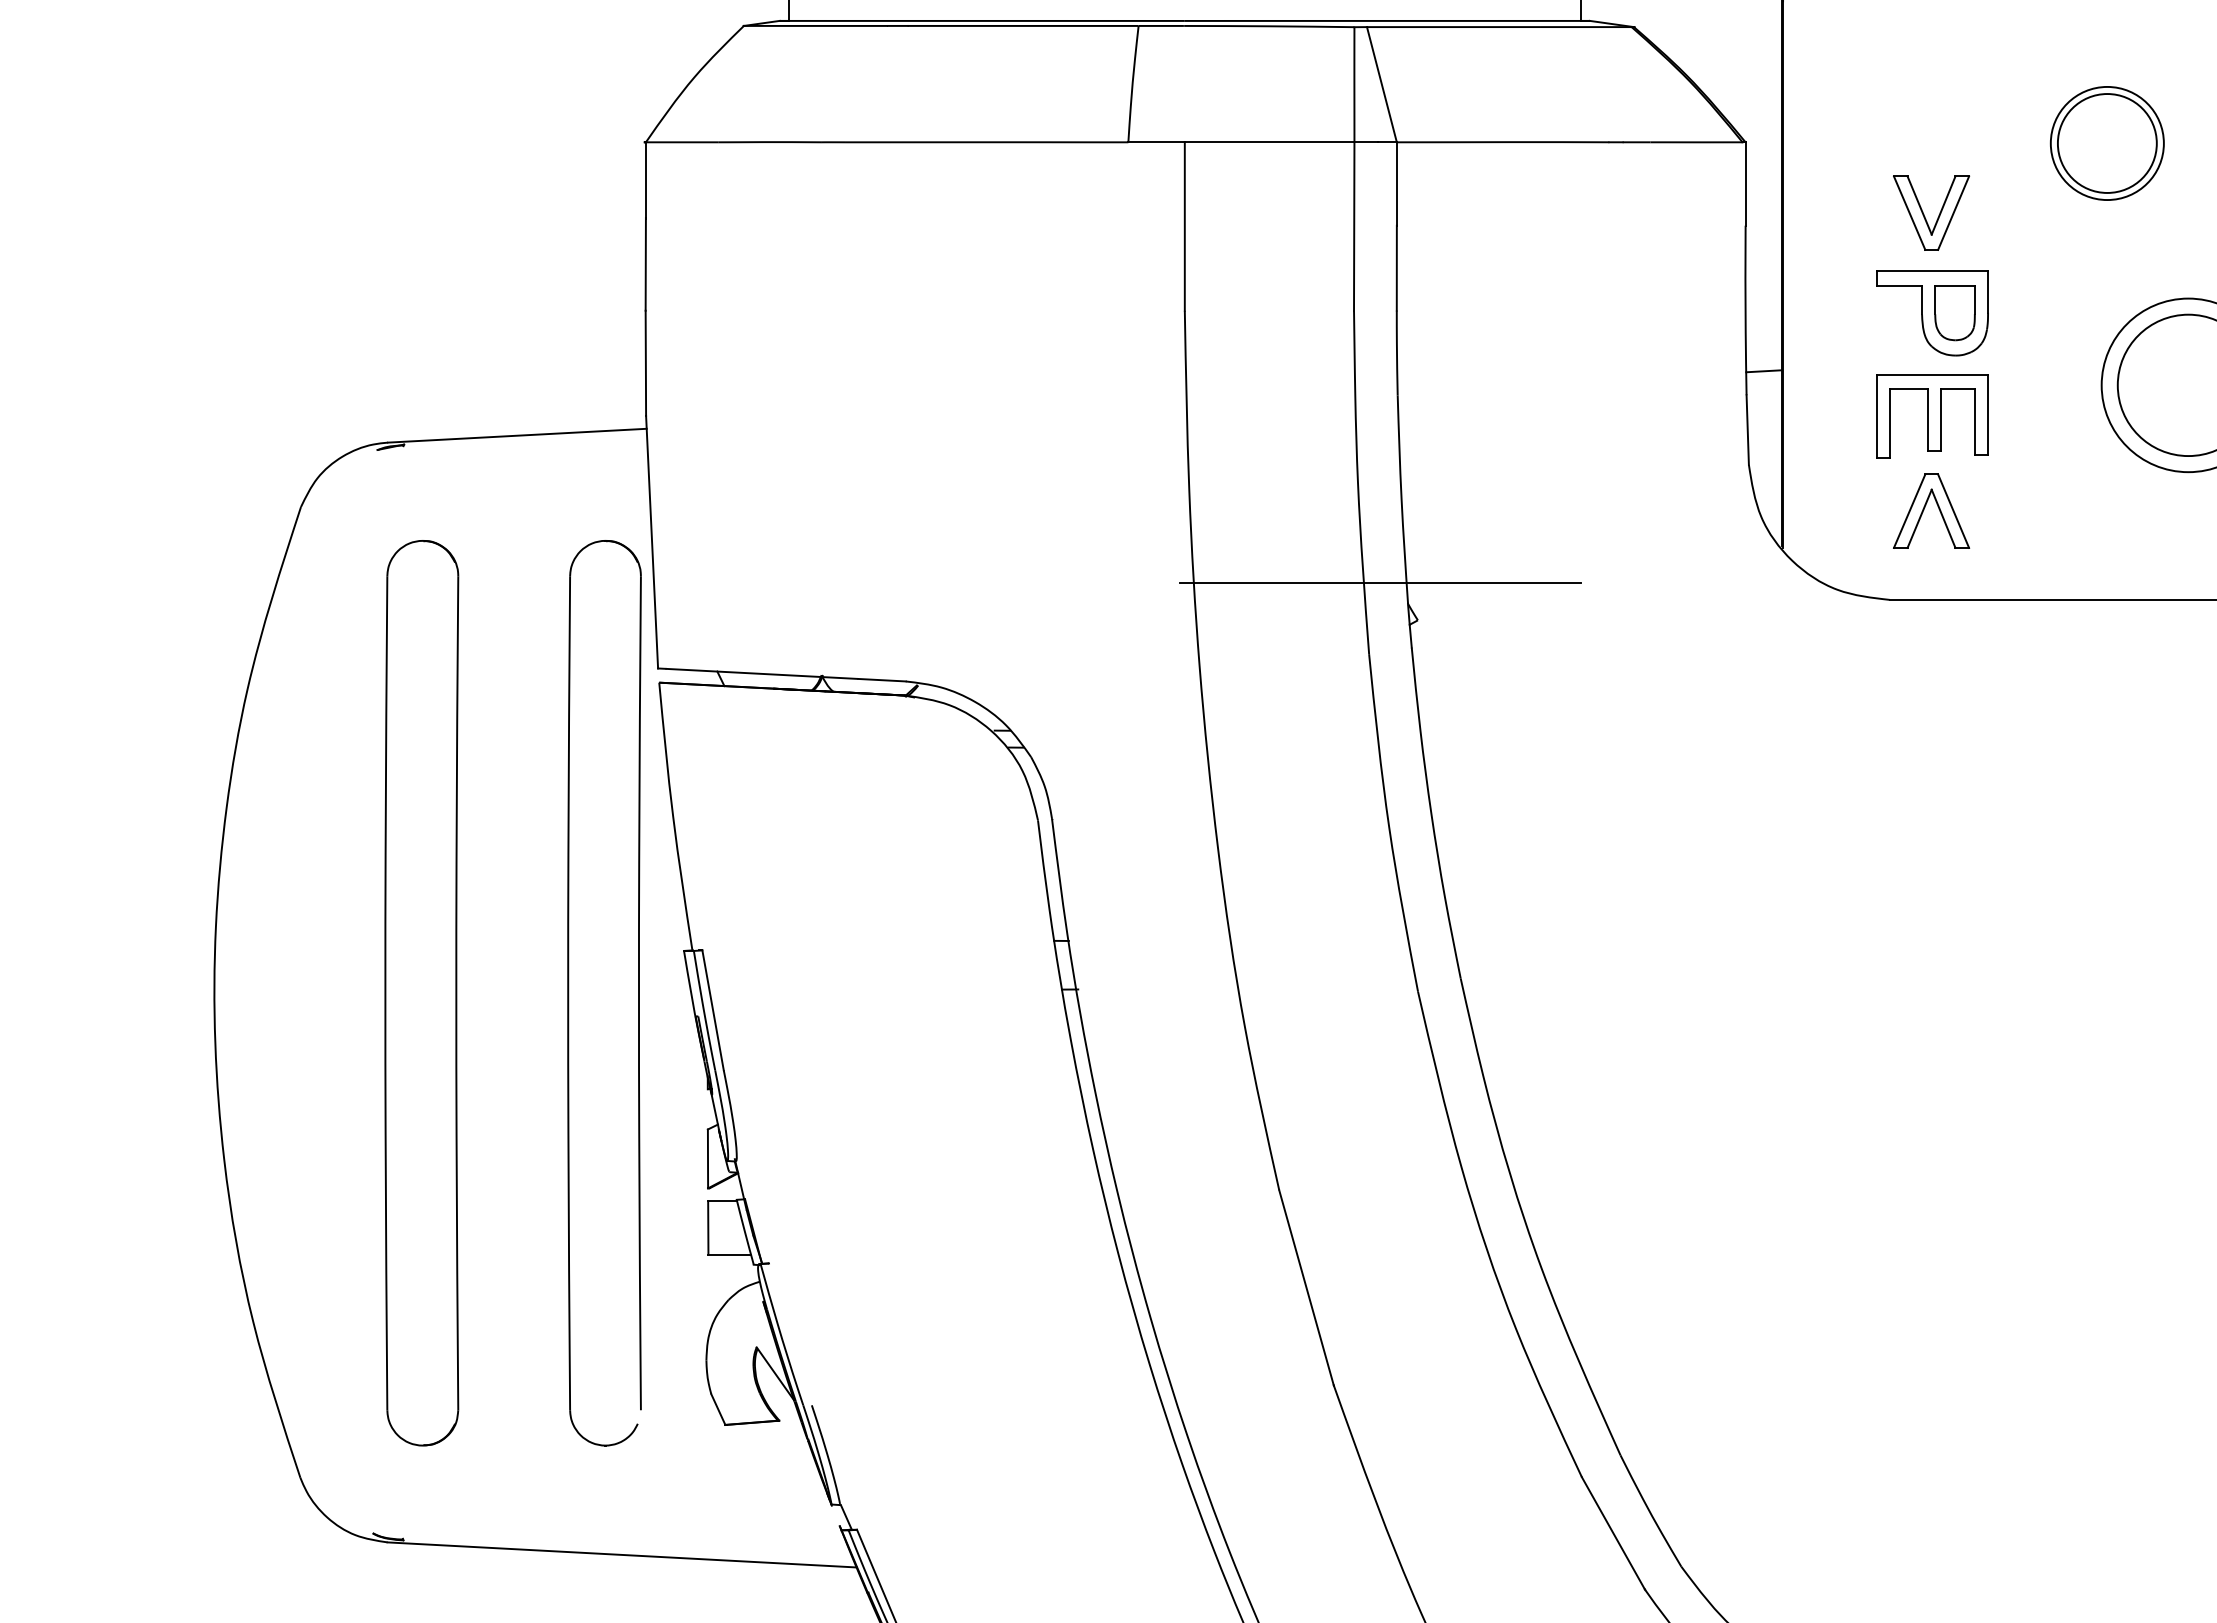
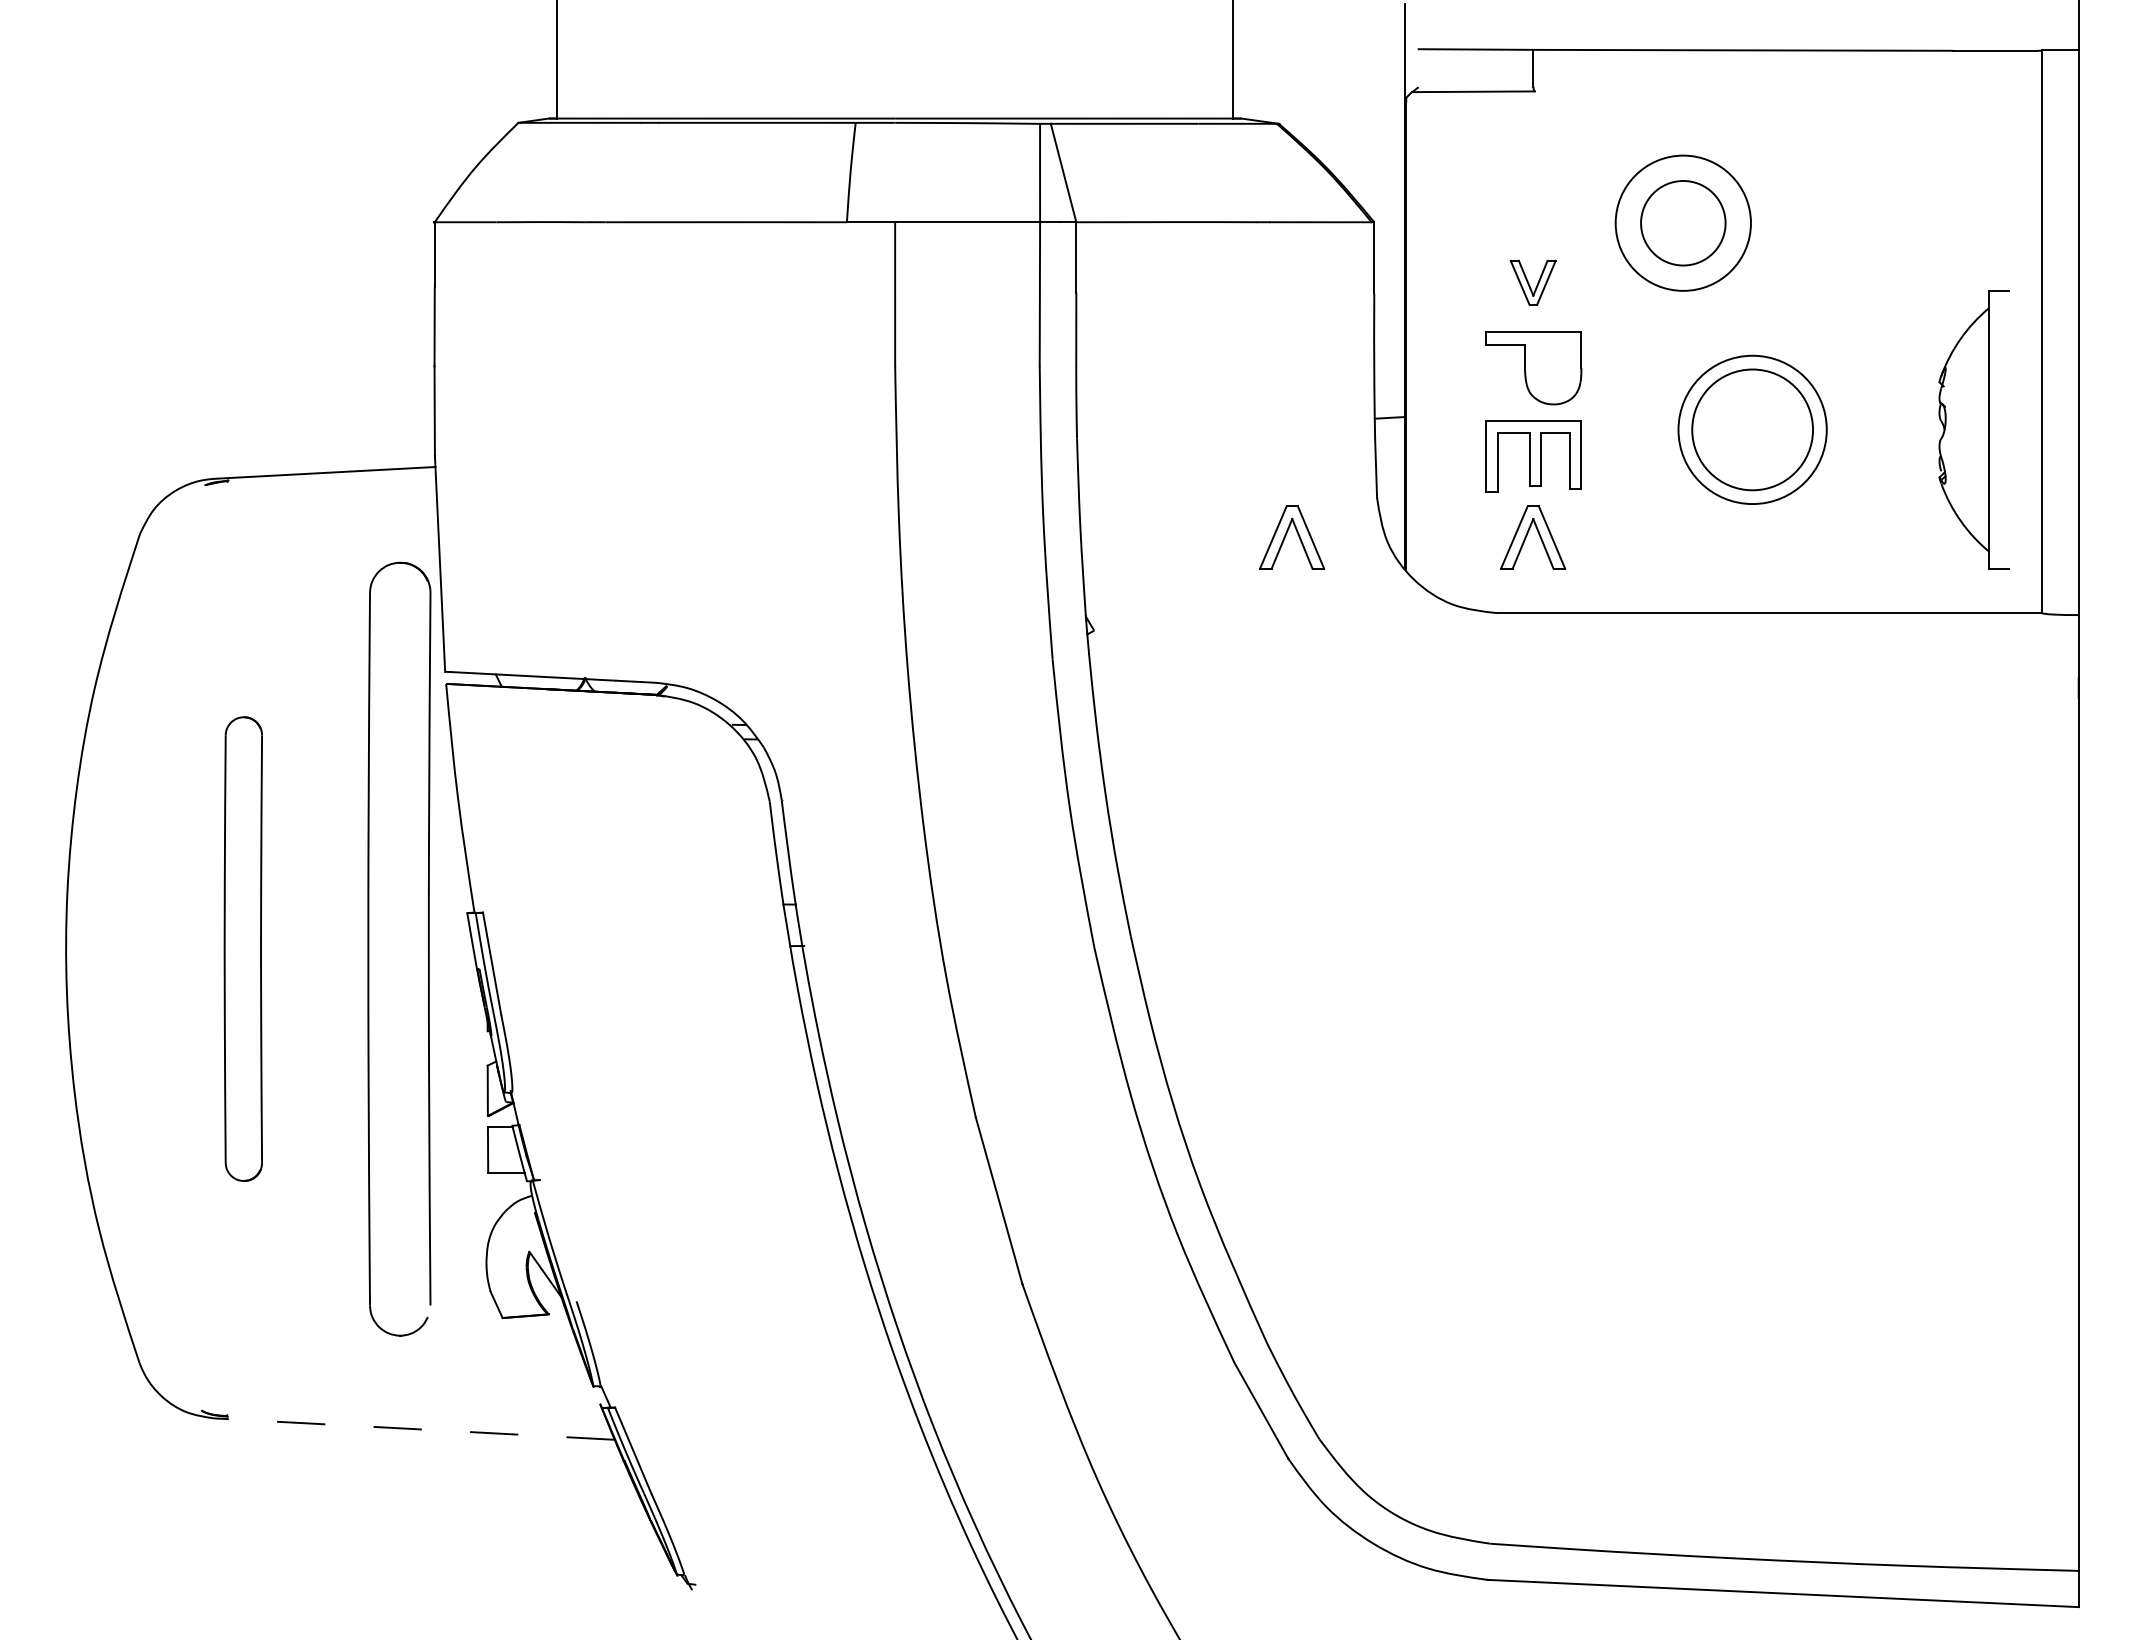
circle: (2107, 142) -> (1683, 222), size x1.4
part: (1931, 212) -> (1533, 282), size x0.7
part: (1954, 313) -> (1552, 368), removed
part: (1649, 511) -> (1292, 537), added
line: (1380, 582) -> (1062, 598), removed
part: (422, 992) -> (243, 948), size x0.6
line: (622, 1555) -> (414, 1429), solid -> dashed

